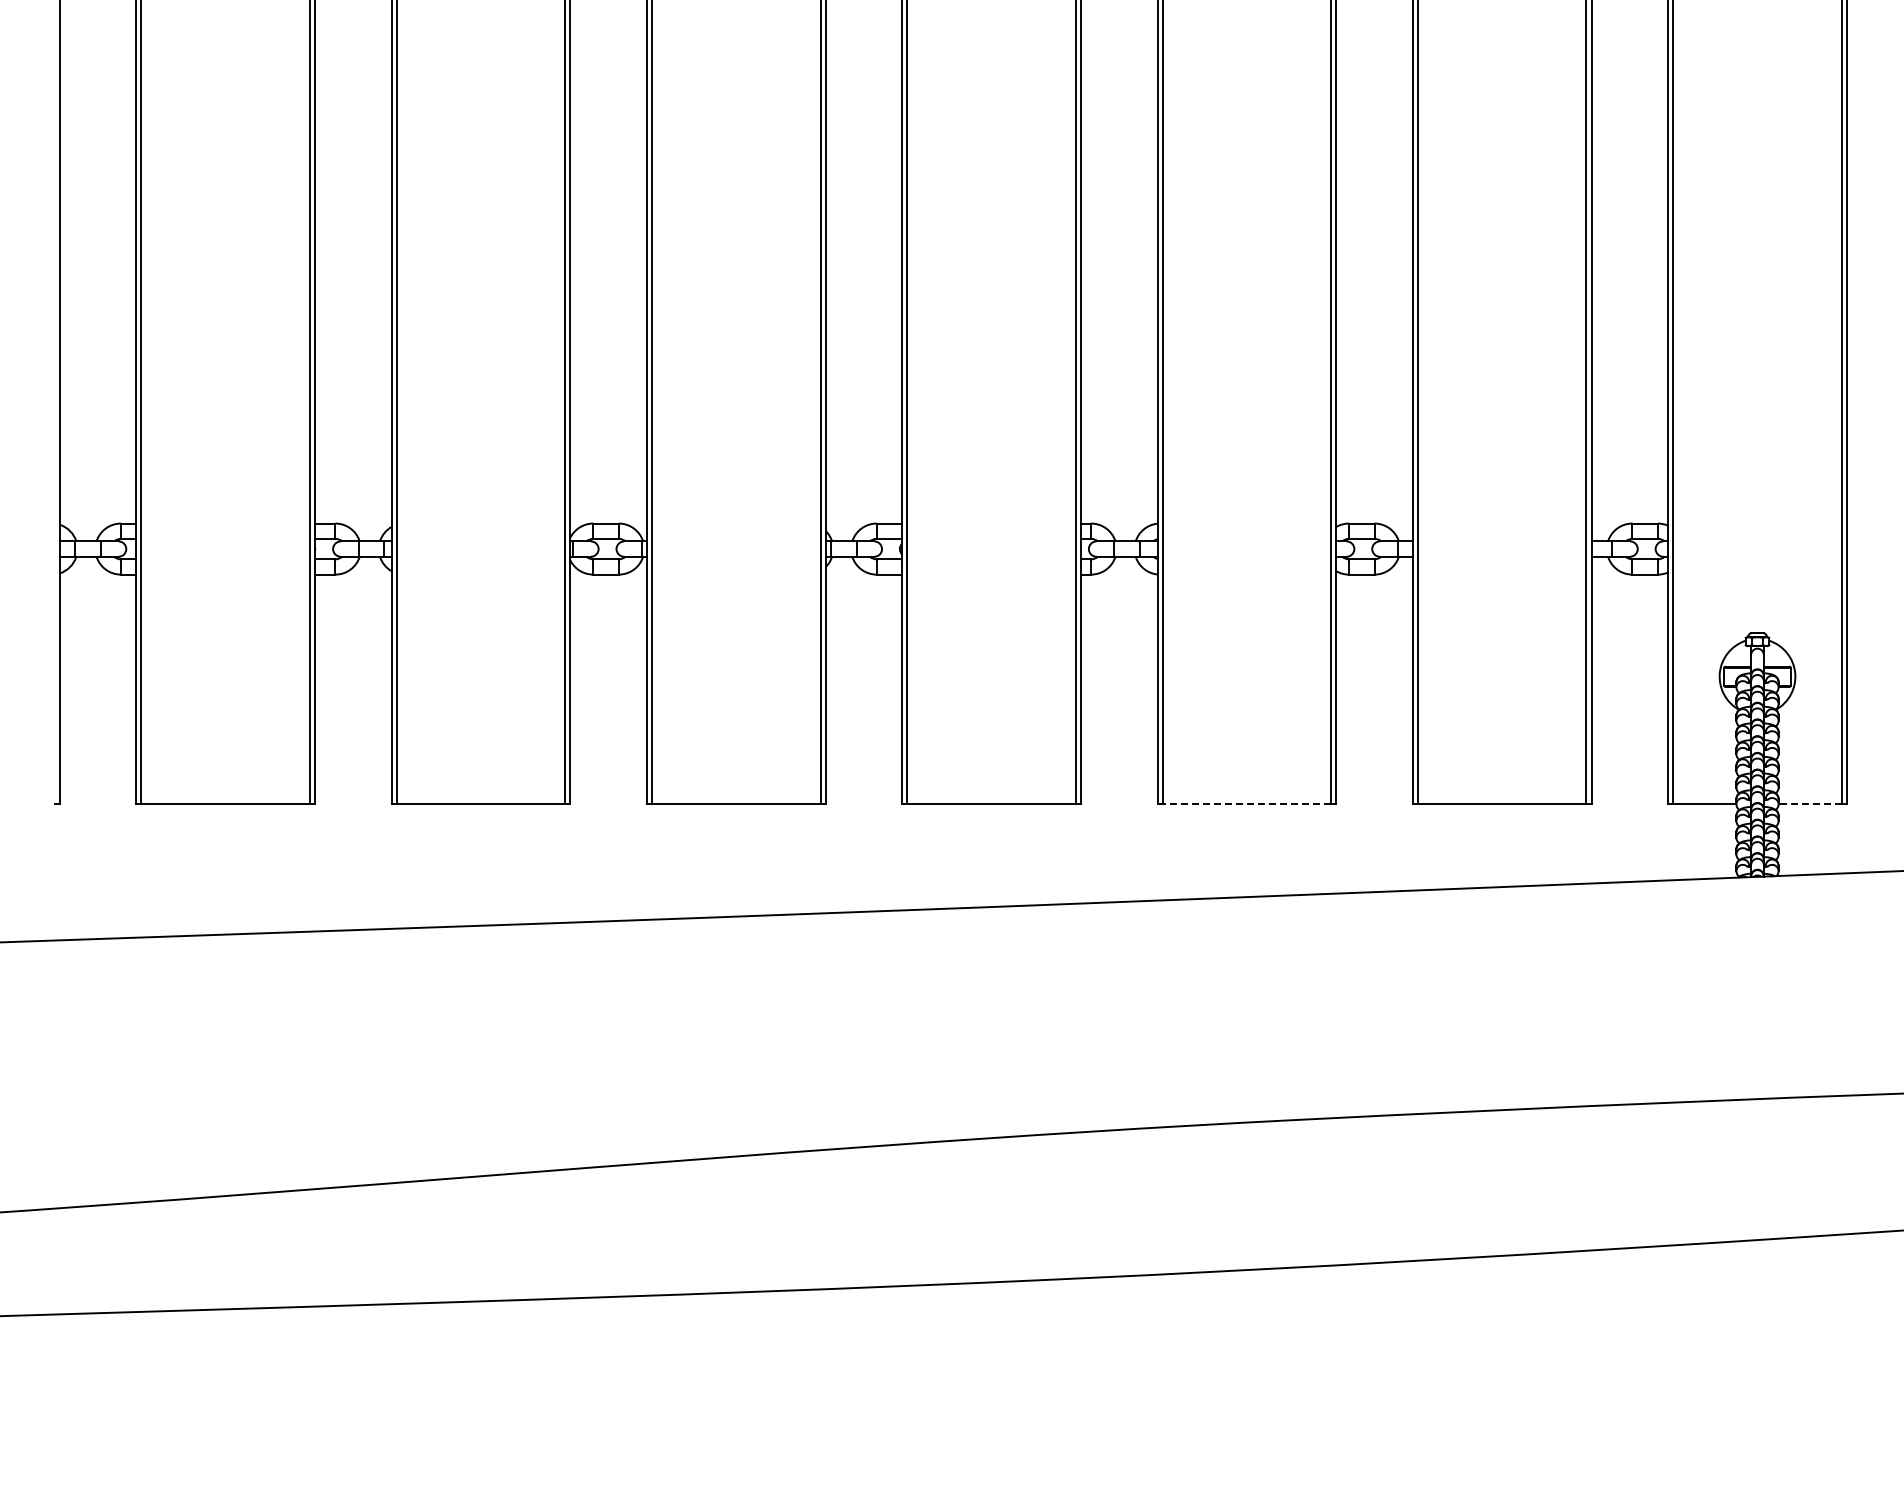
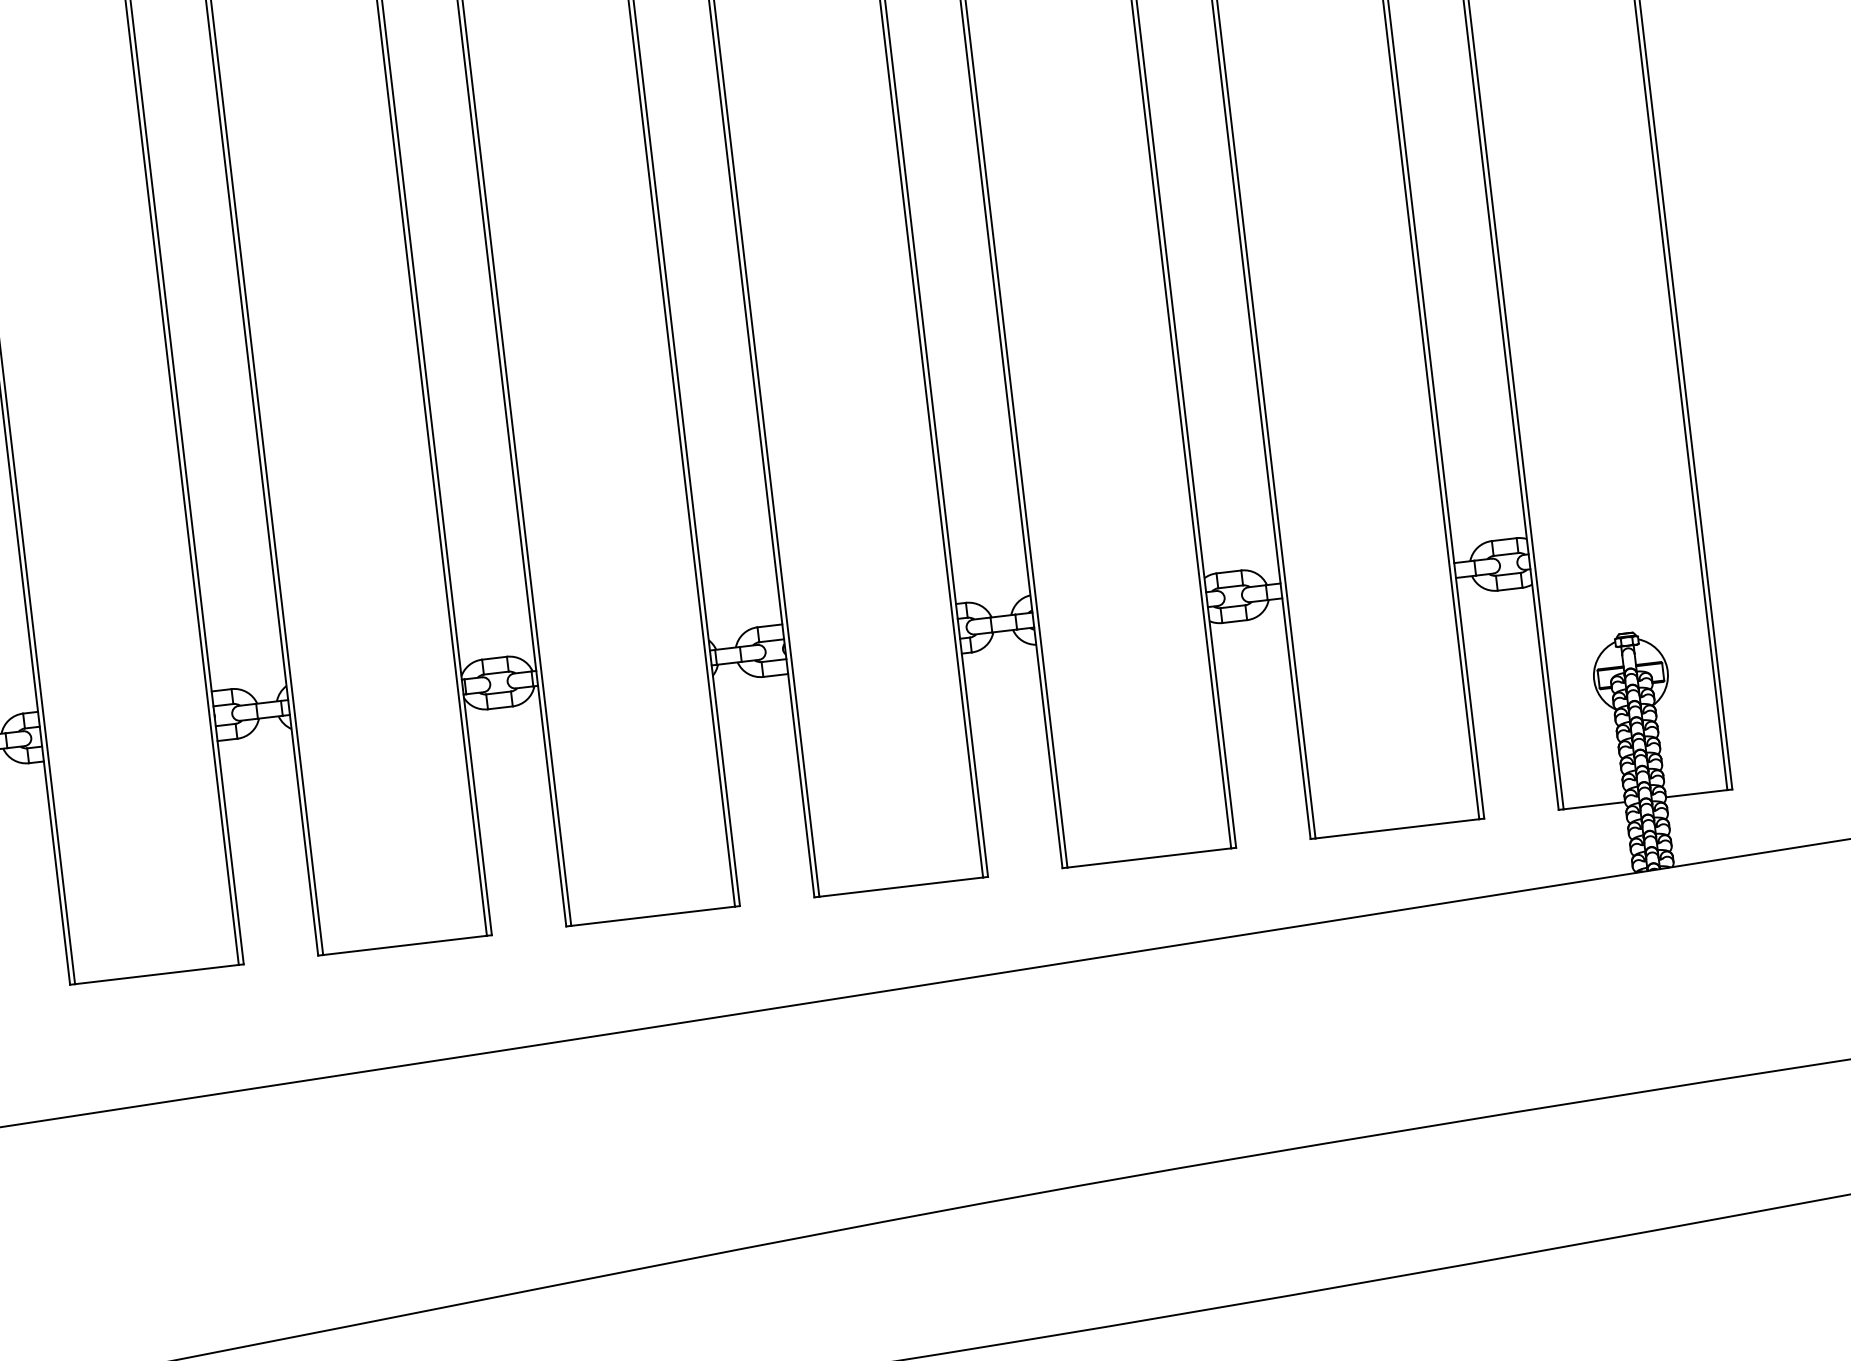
line: (1246, 804) -> (1148, 858), dashed -> solid
line: (1810, 804) -> (1697, 793), dashed -> solid

